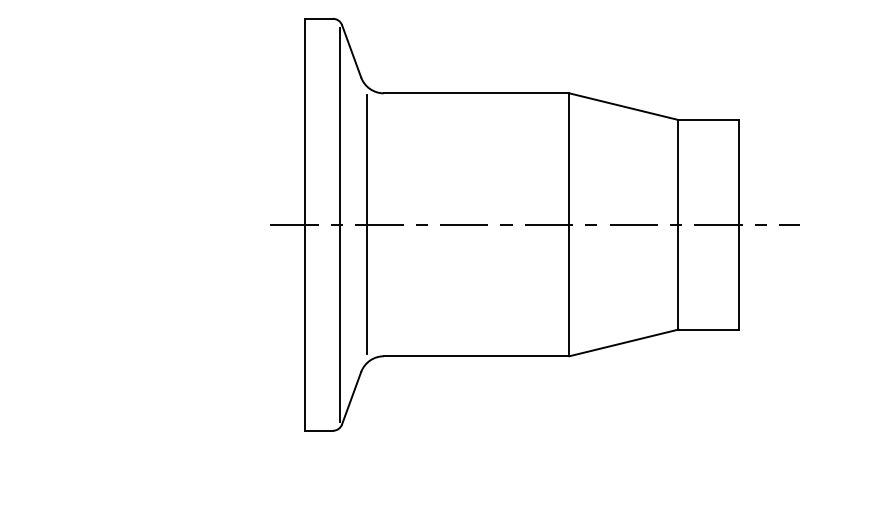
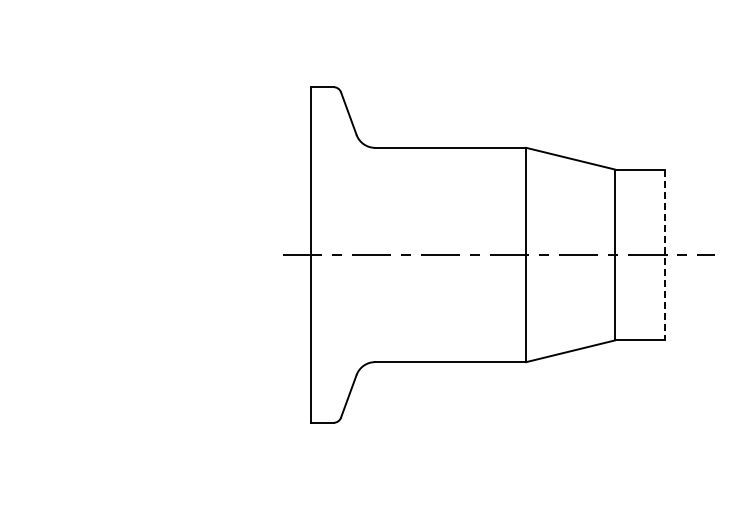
line: (340, 224) -> (339, 254), removed
line: (367, 224) -> (361, 254), removed
line: (739, 225) -> (664, 255), solid -> dashed

